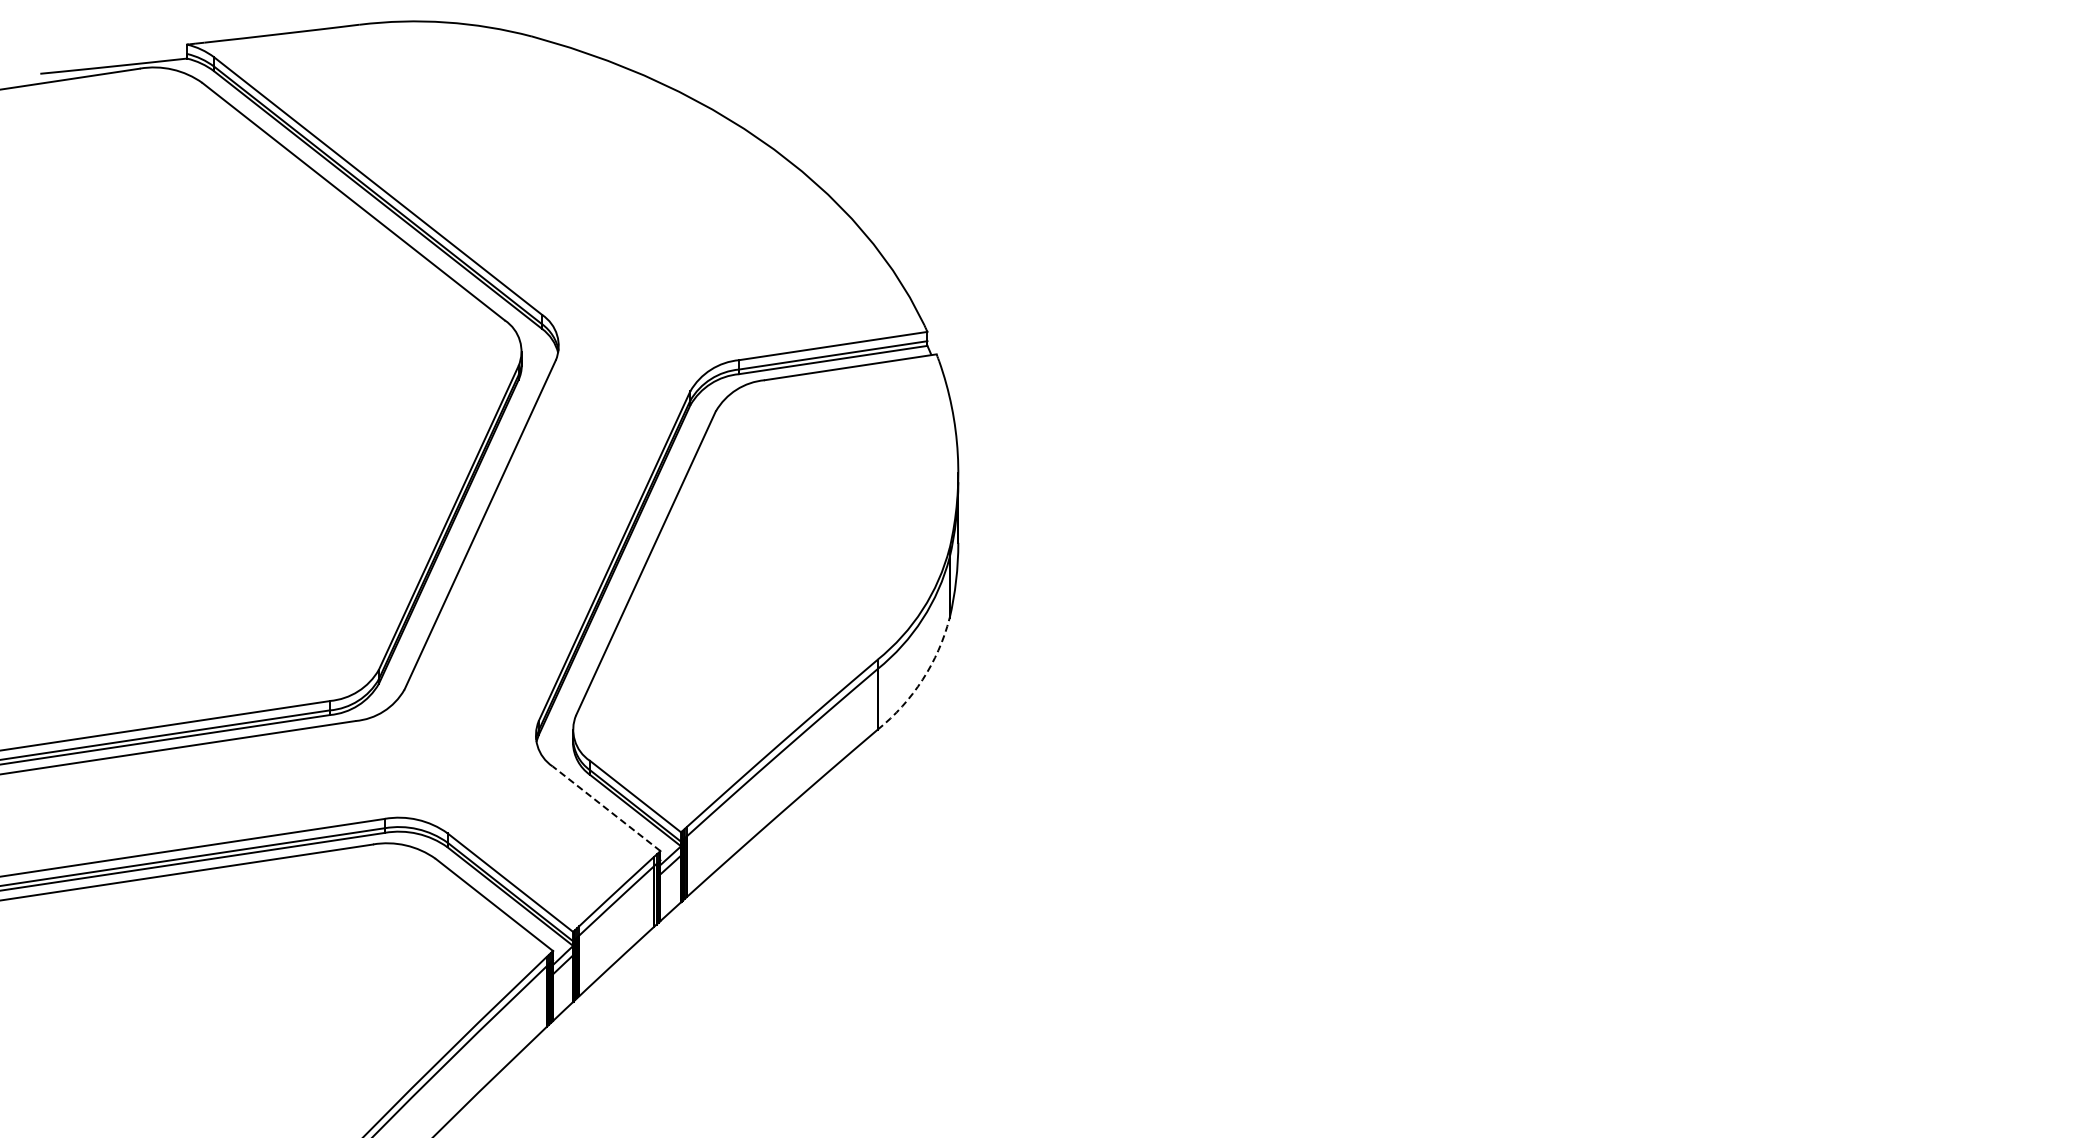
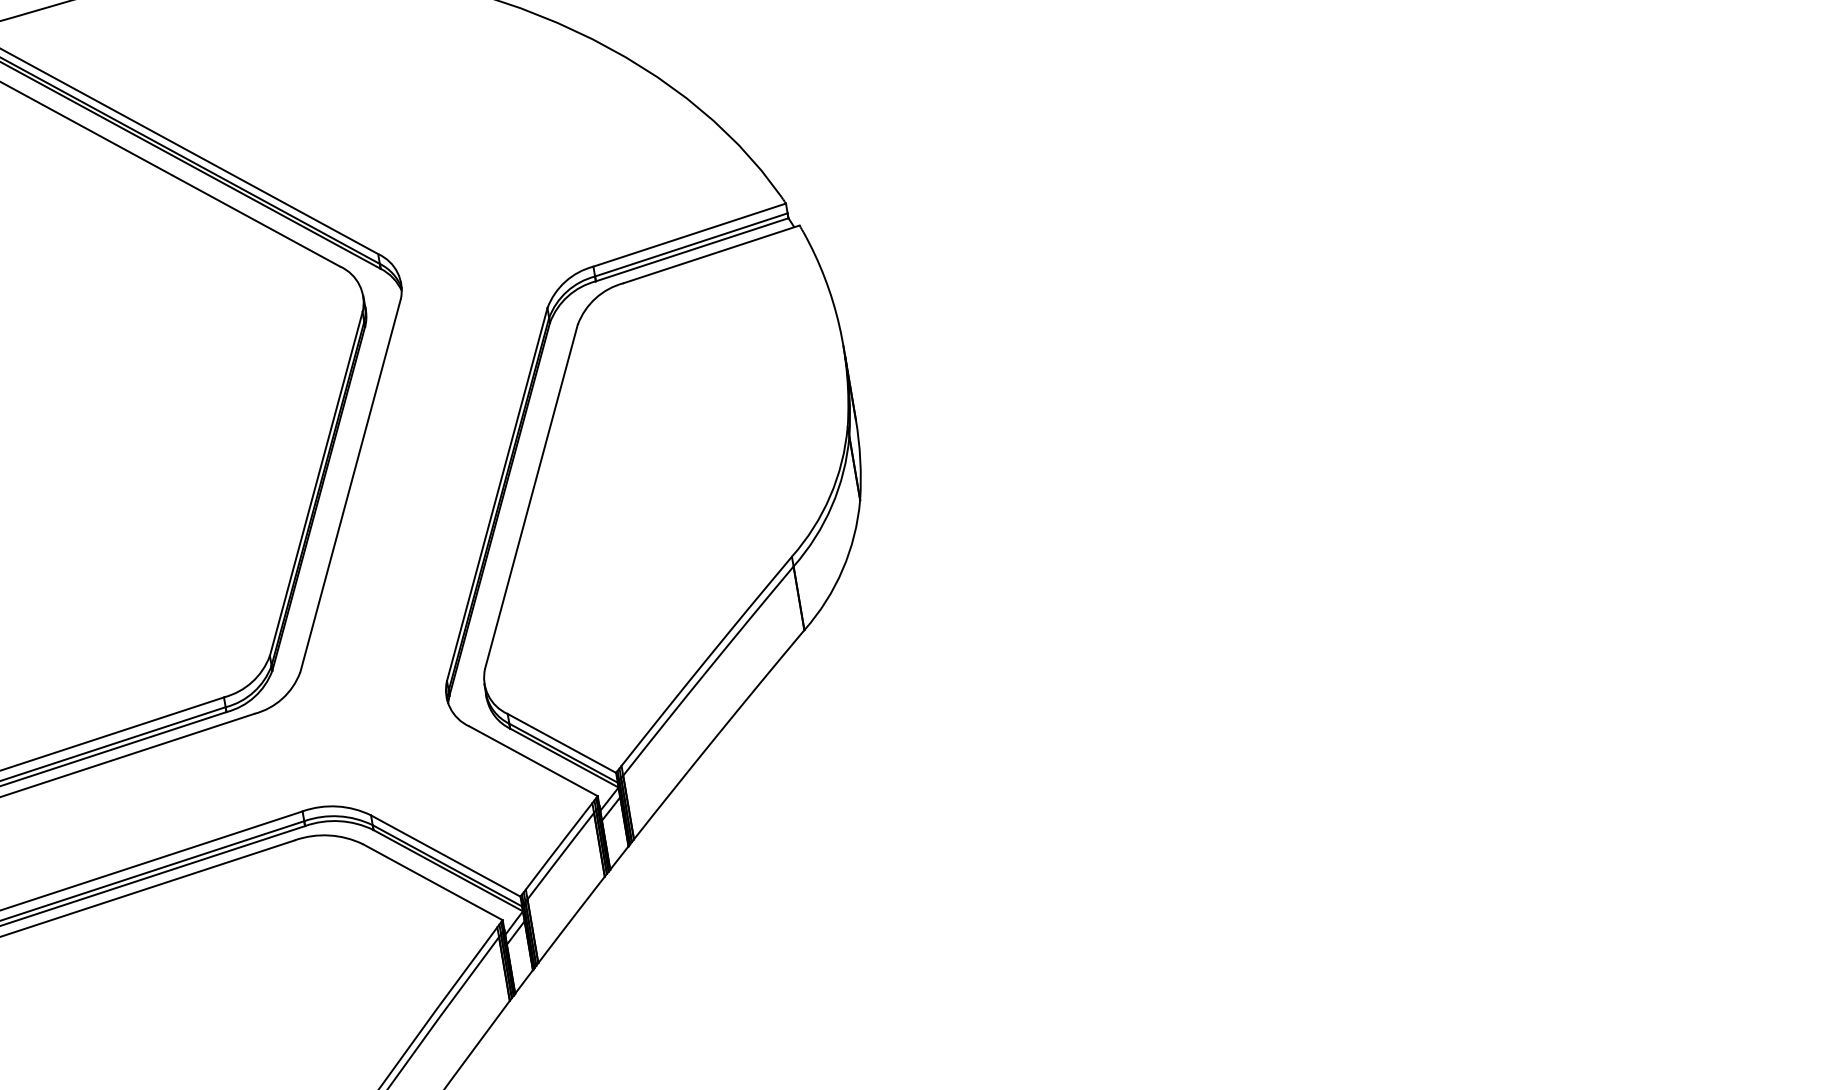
arc: (922, 679) -> (842, 569), dashed -> solid
line: (606, 808) -> (533, 761), dashed -> solid

